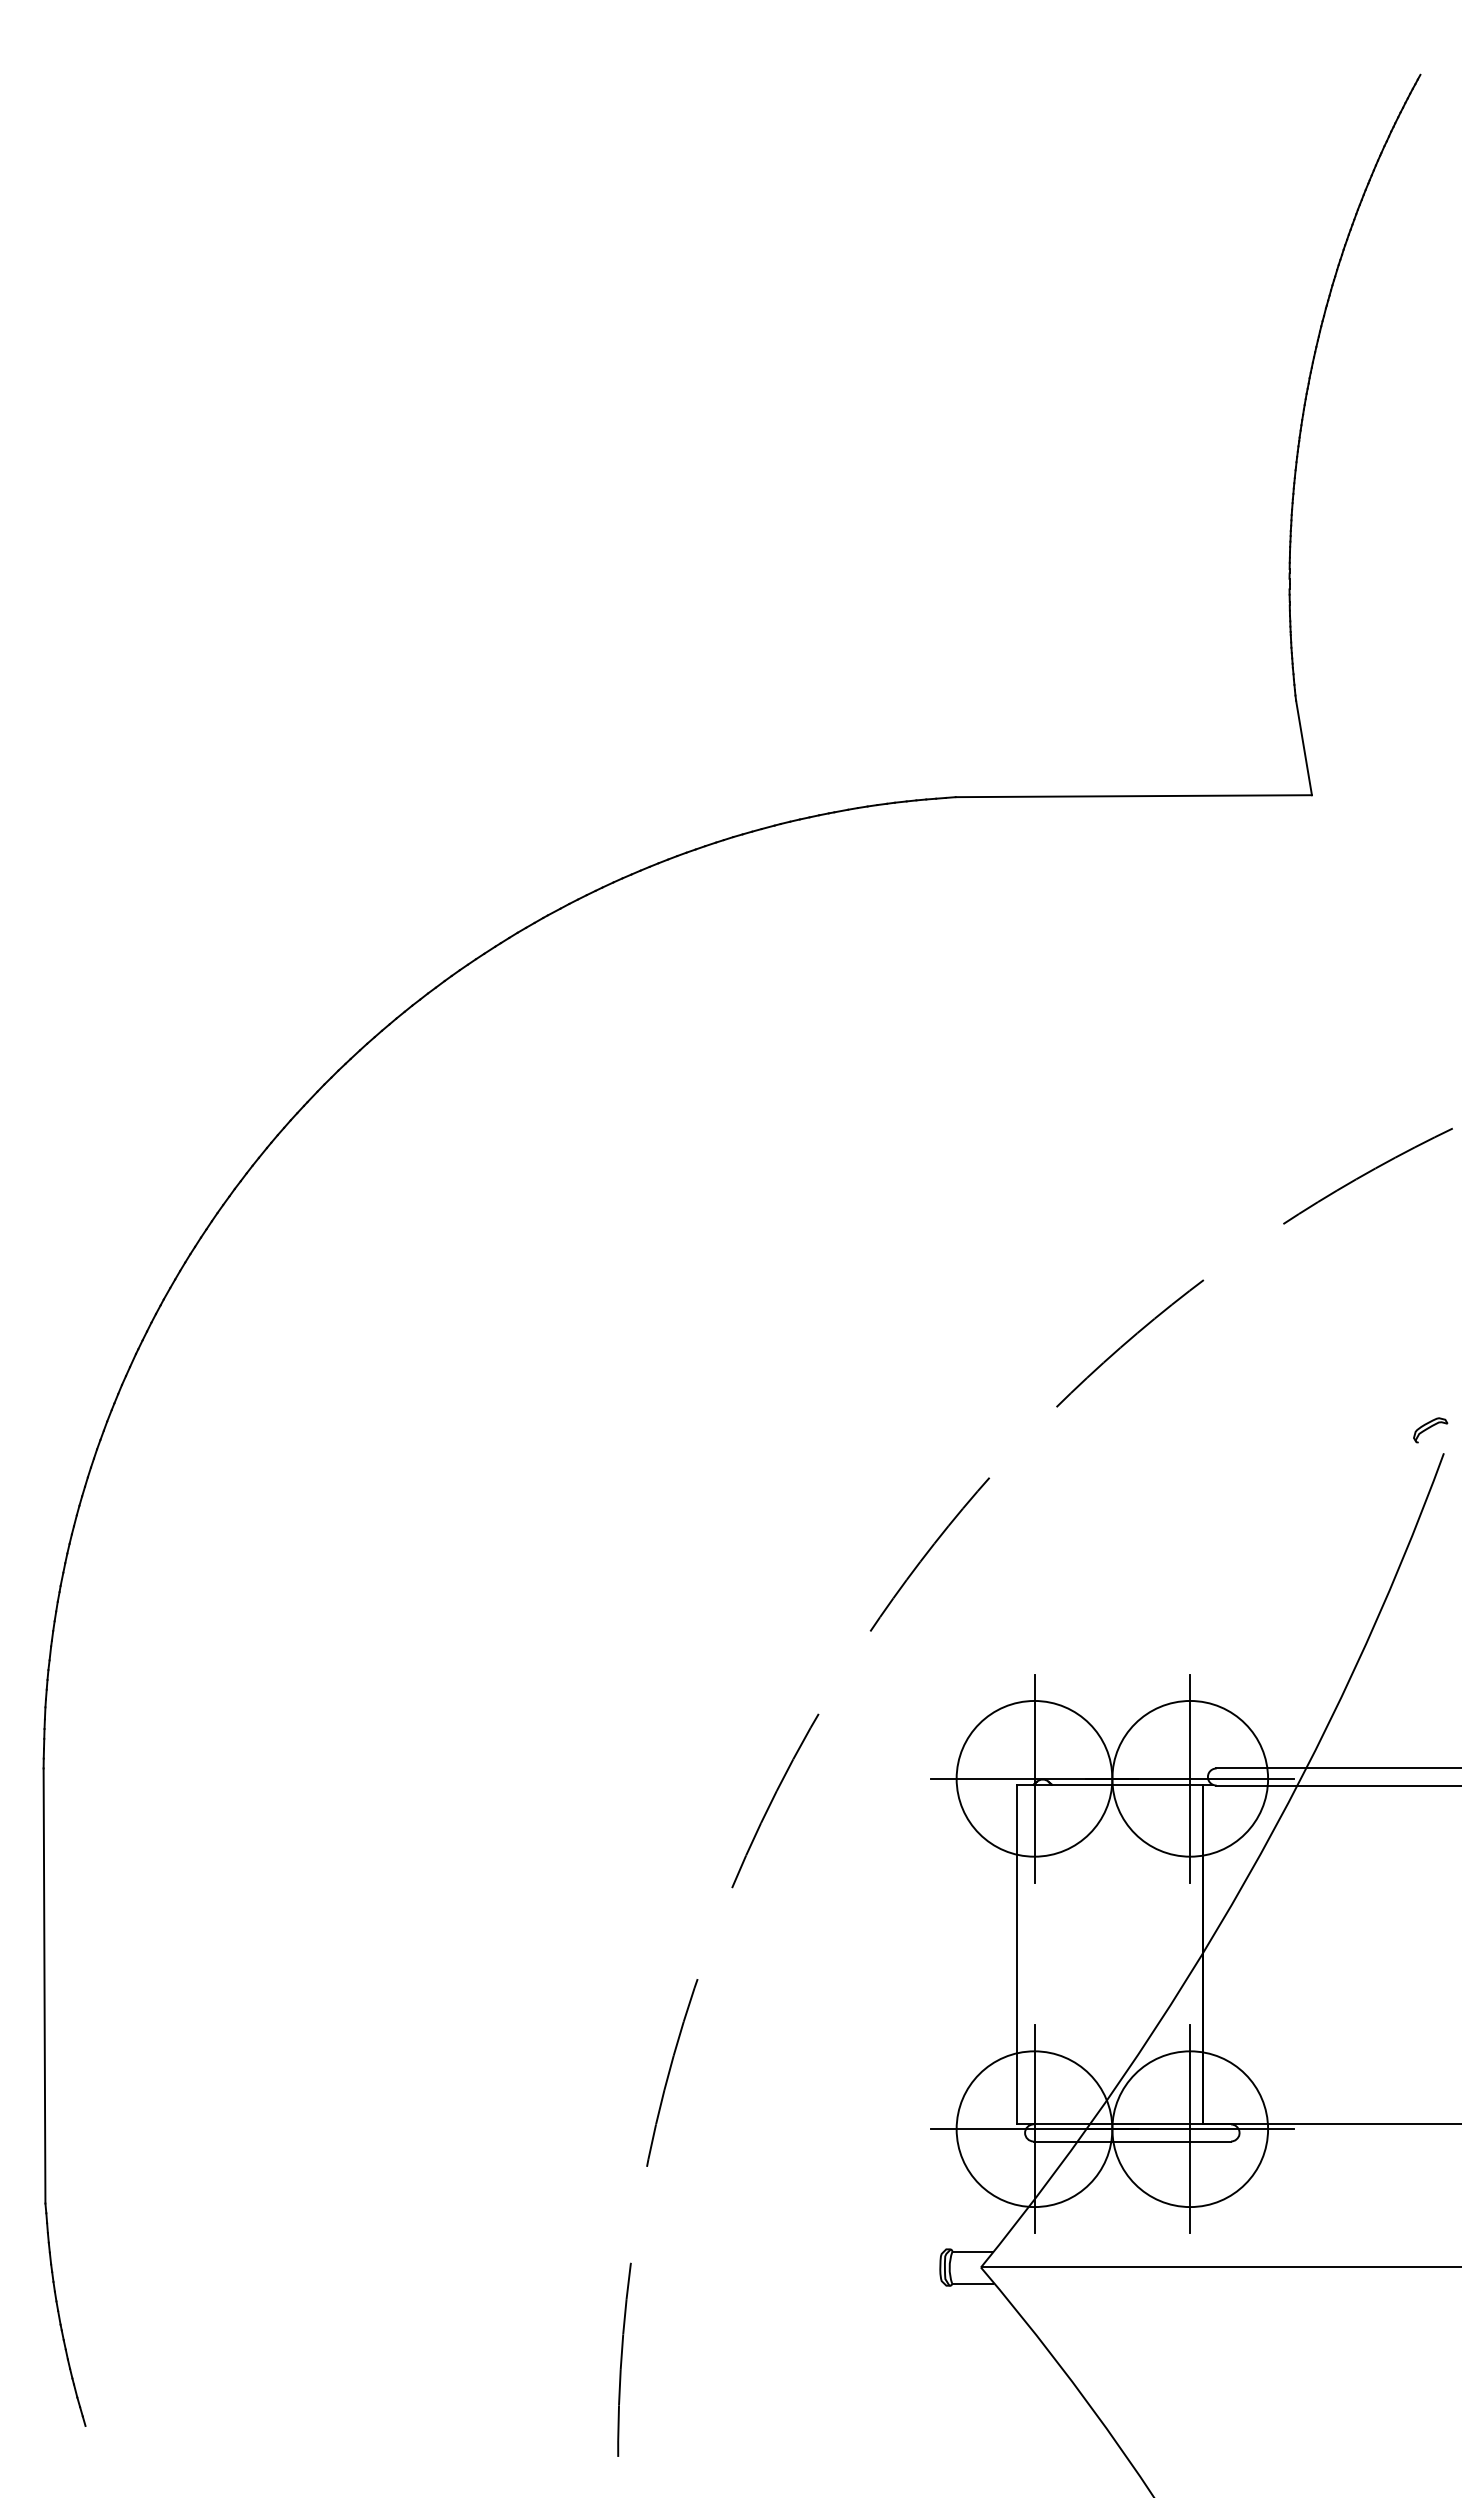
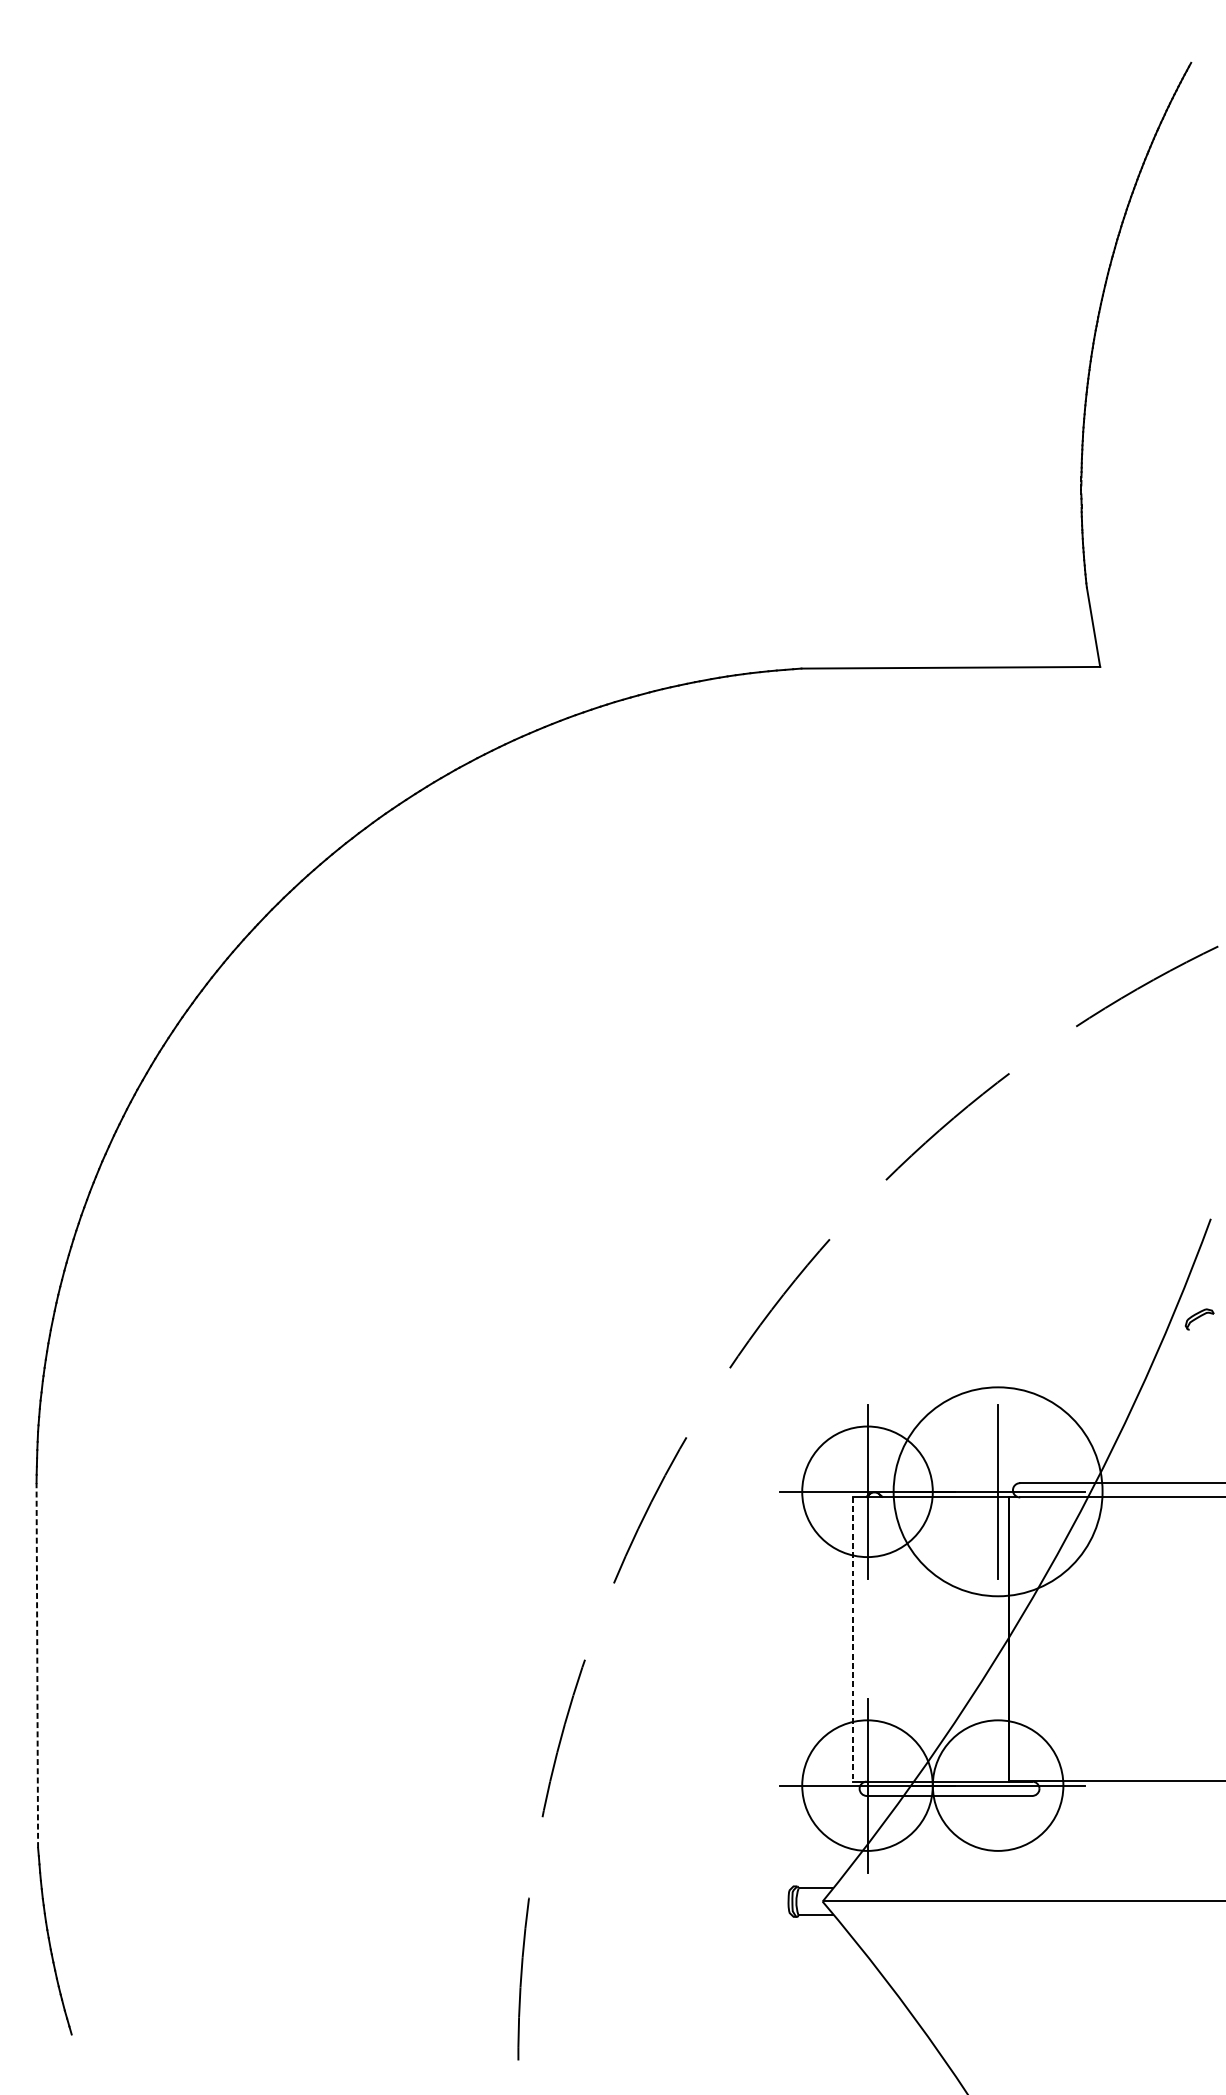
part: (1430, 1430) -> (1199, 1319), moved
circle: (1190, 1778) -> (998, 1491), size x1.6
line: (1016, 1954) -> (852, 1639), solid -> dashed
line: (44, 1986) -> (37, 1665), solid -> dashed
line: (1190, 2129) -> (998, 1785), removed

